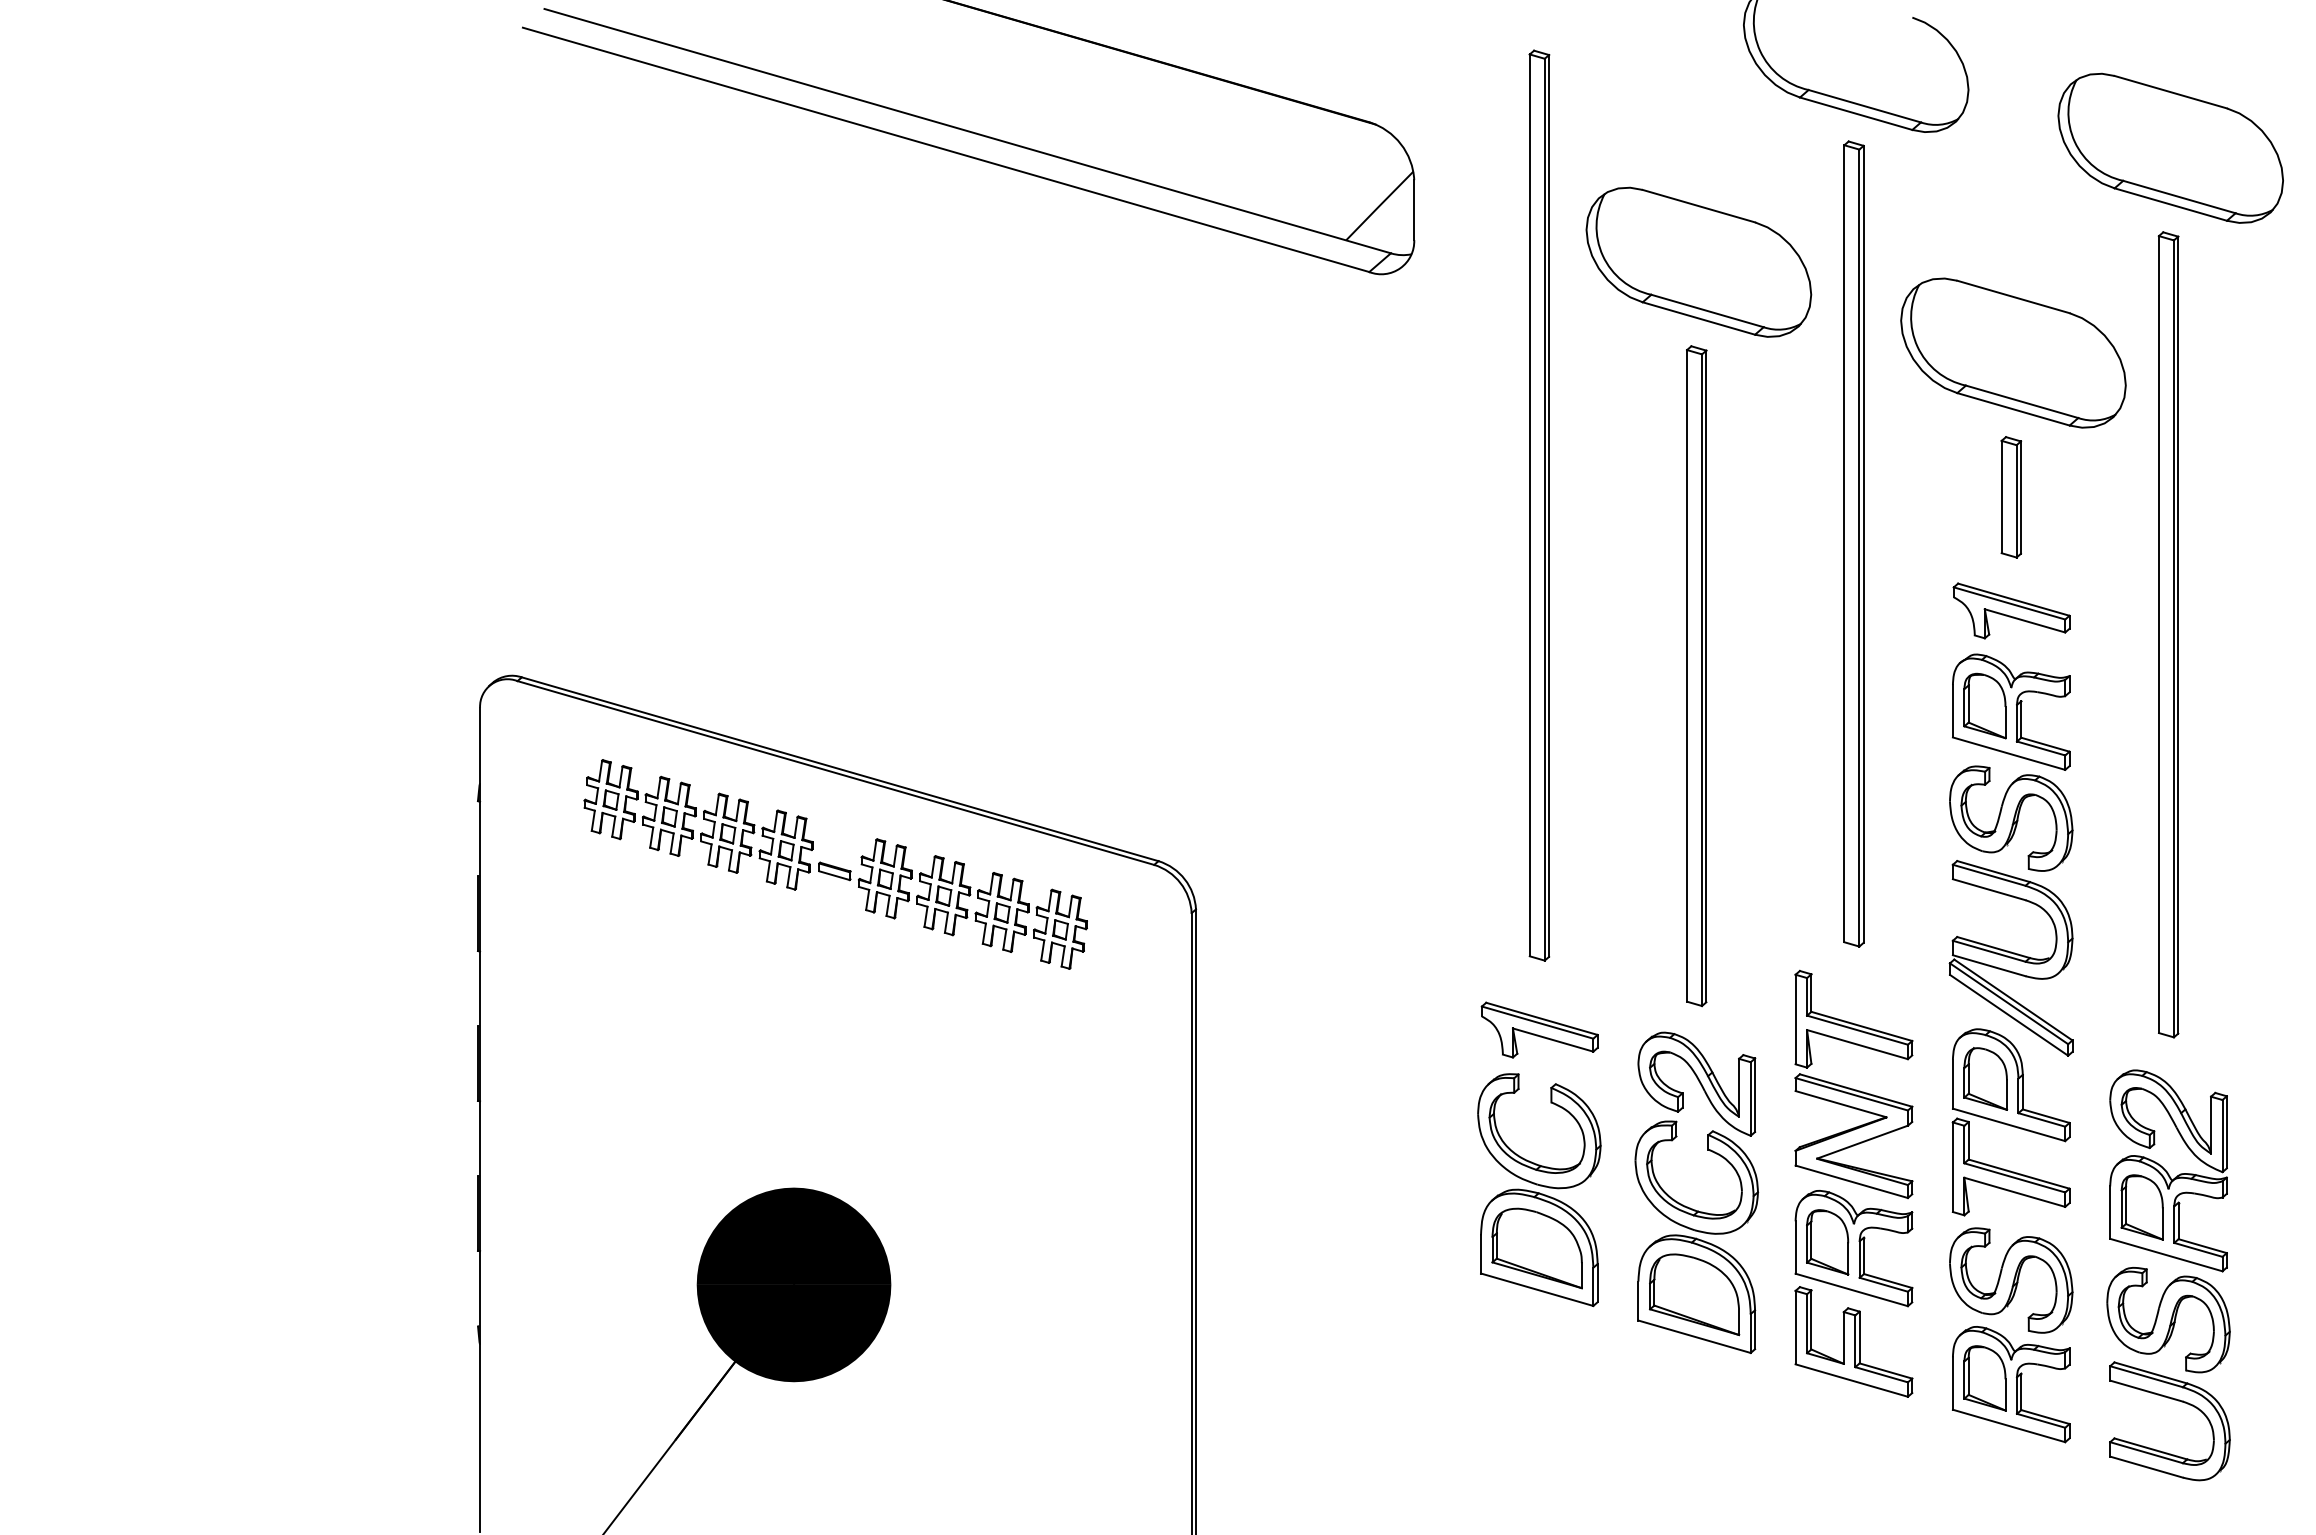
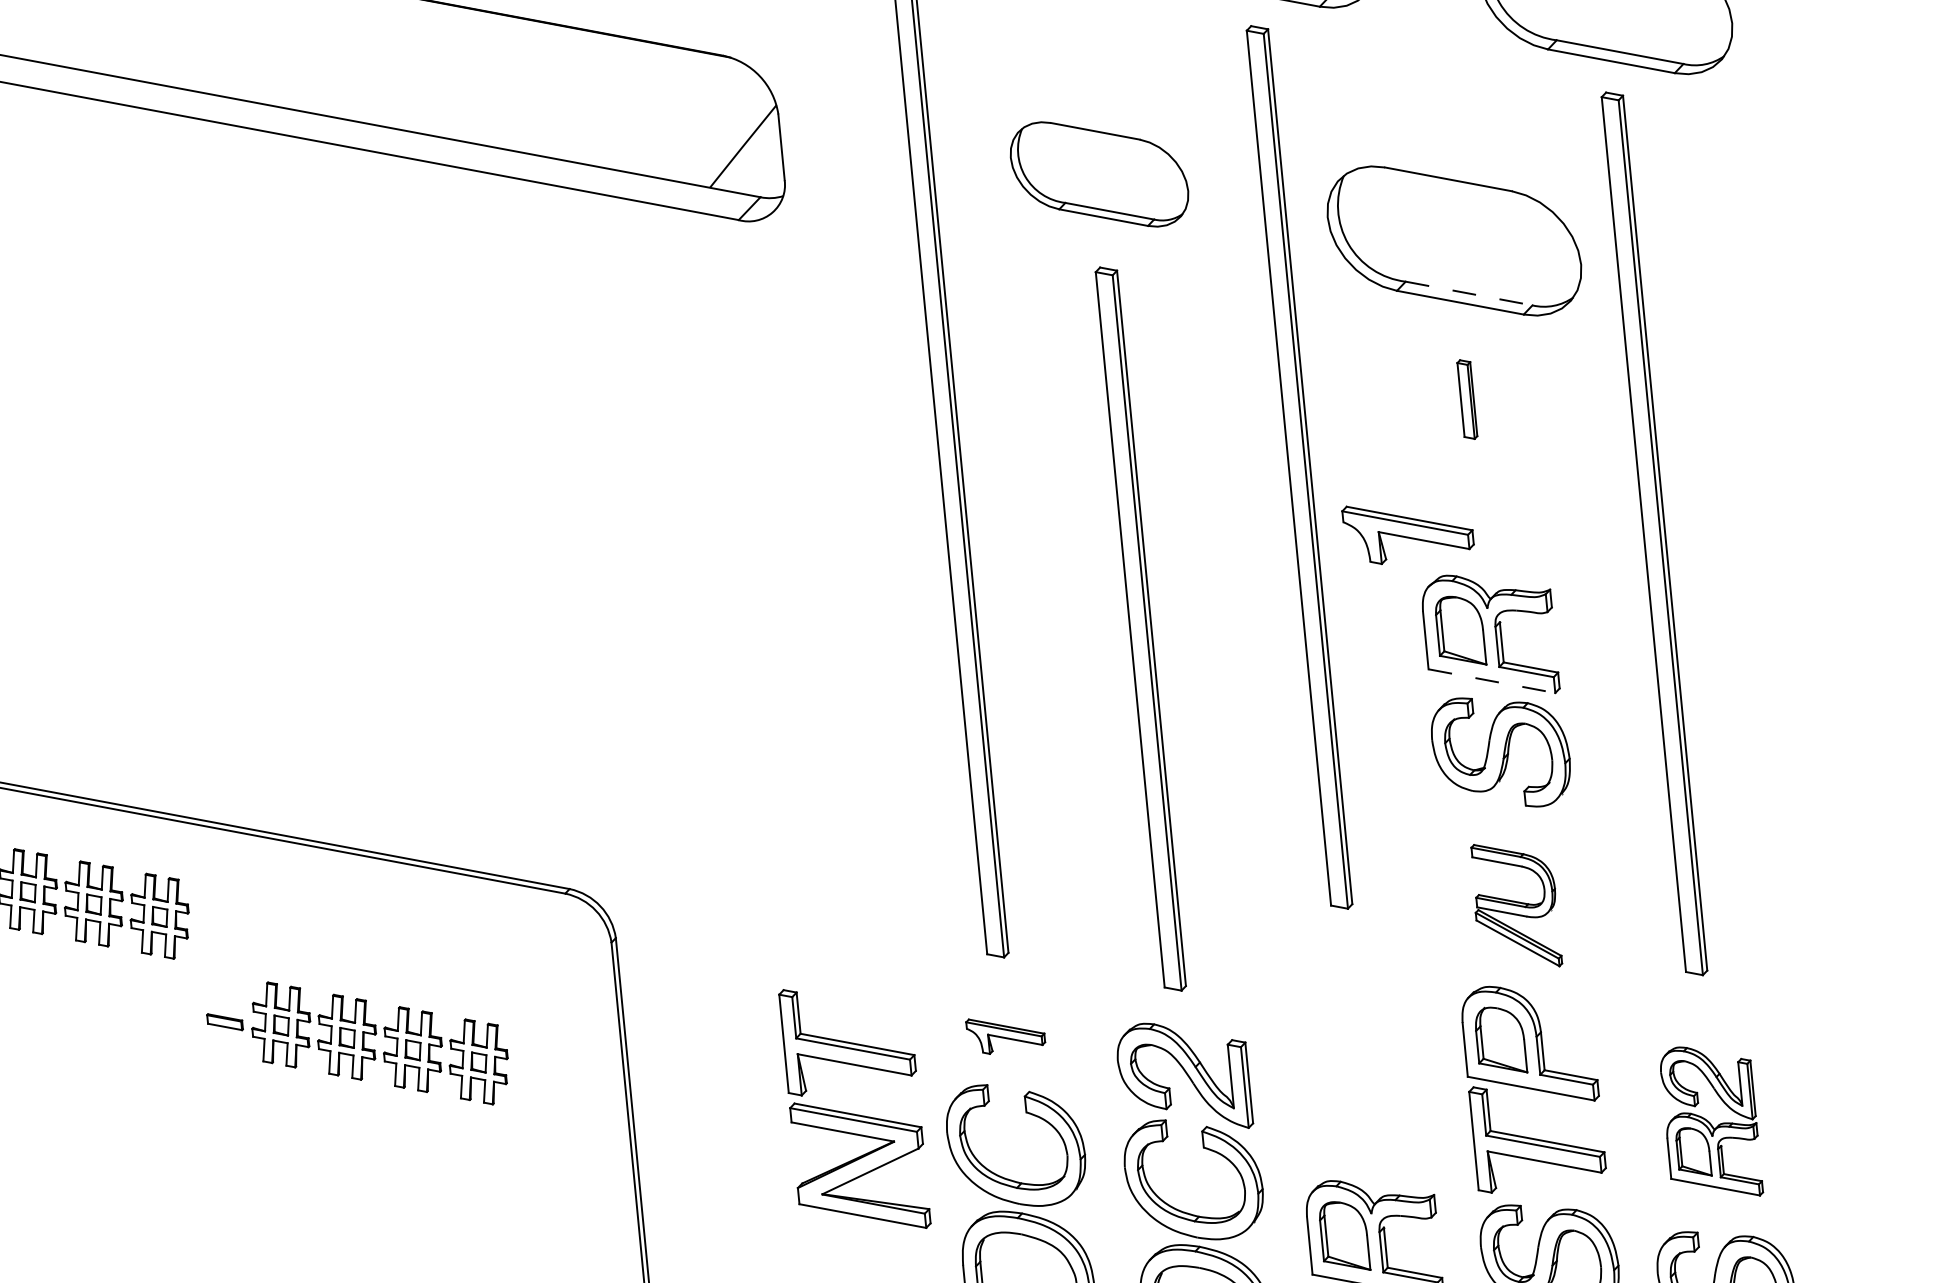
part: (1698, 261) -> (1098, 173), size x0.7
line: (2022, 401) -> (1469, 293), solid -> dashed
part: (2011, 497) -> (1467, 399), size x0.6
part: (2011, 610) -> (1408, 530), moved
line: (2009, 753) -> (1492, 680), solid -> dashed
part: (952, 903) -> (357, 1045), moved
part: (2010, 958) -> (1515, 905), size x0.6
part: (1539, 1029) -> (1005, 1033), size x0.6
part: (1853, 1084) -> (854, 1109), moved
part: (2168, 1170) -> (1711, 1121), size x0.7

